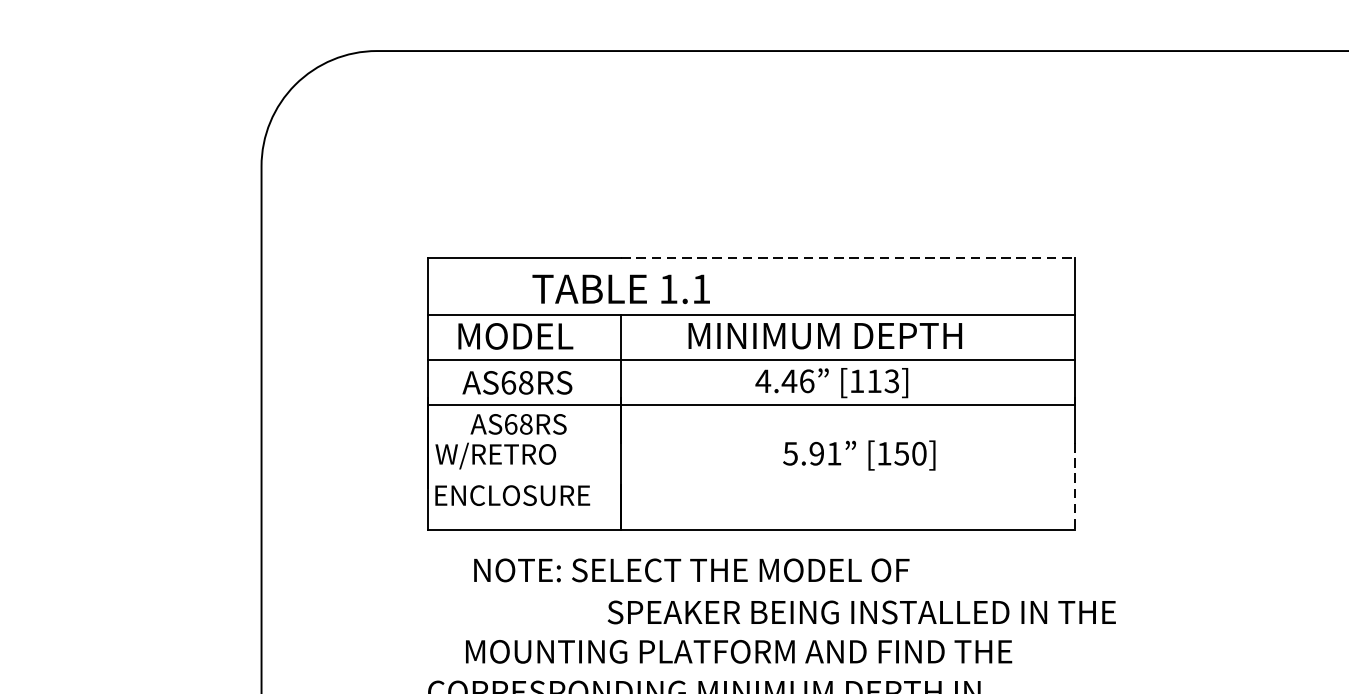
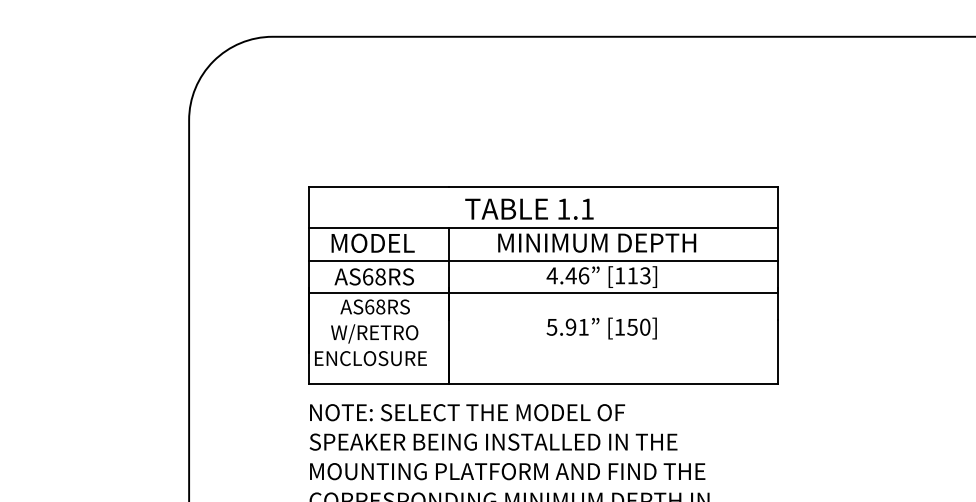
line: (849, 257) -> (614, 186), dashed -> solid
text: (621, 288) -> (529, 208), moved
text: (495, 455) -> (374, 333), moved
text: (858, 455) -> (601, 328), moved
line: (1075, 487) -> (778, 352), dashed -> solid
text: (691, 570) -> (467, 412), moved
text: (861, 611) -> (493, 441), moved
text: (738, 651) -> (507, 471), moved

